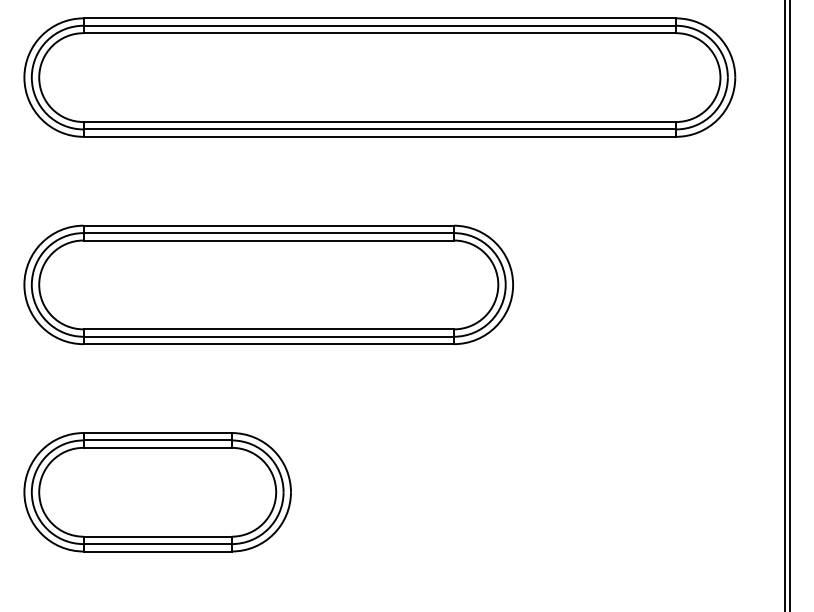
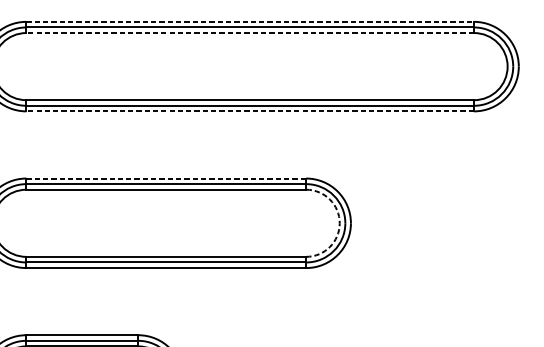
line: (380, 18) -> (250, 21), solid -> dashed
line: (379, 33) -> (249, 33), solid -> dashed
line: (379, 136) -> (249, 111), solid -> dashed
line: (269, 225) -> (166, 178), solid -> dashed
arc: (498, 284) -> (339, 222), solid -> dashed

